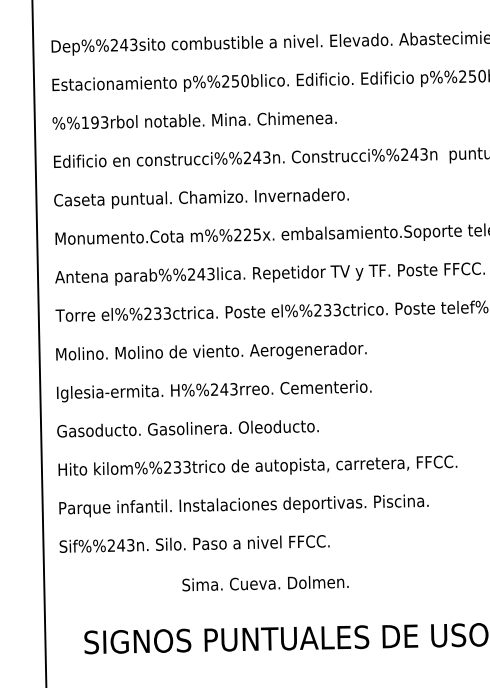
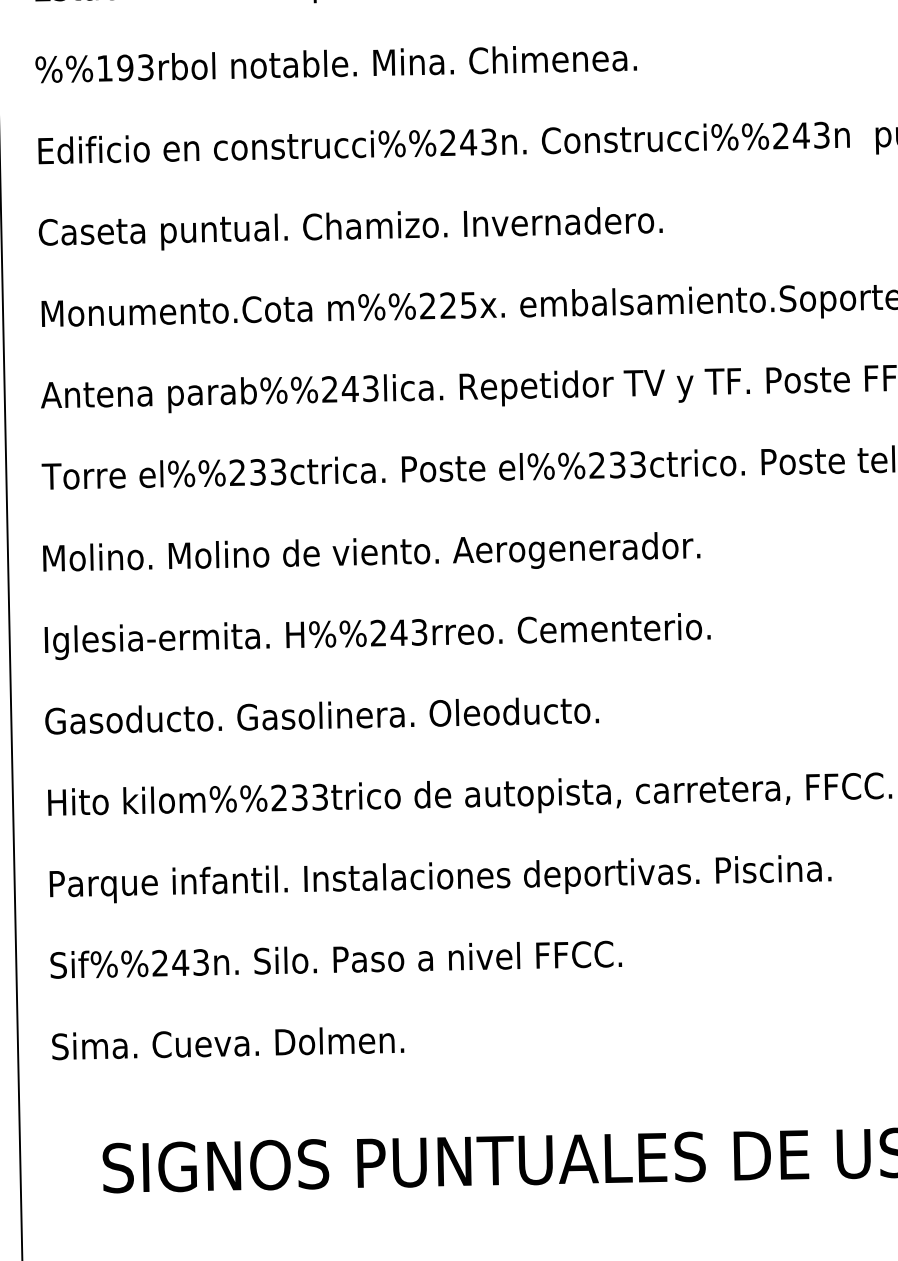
text: (265, 583) -> (227, 1043), moved

